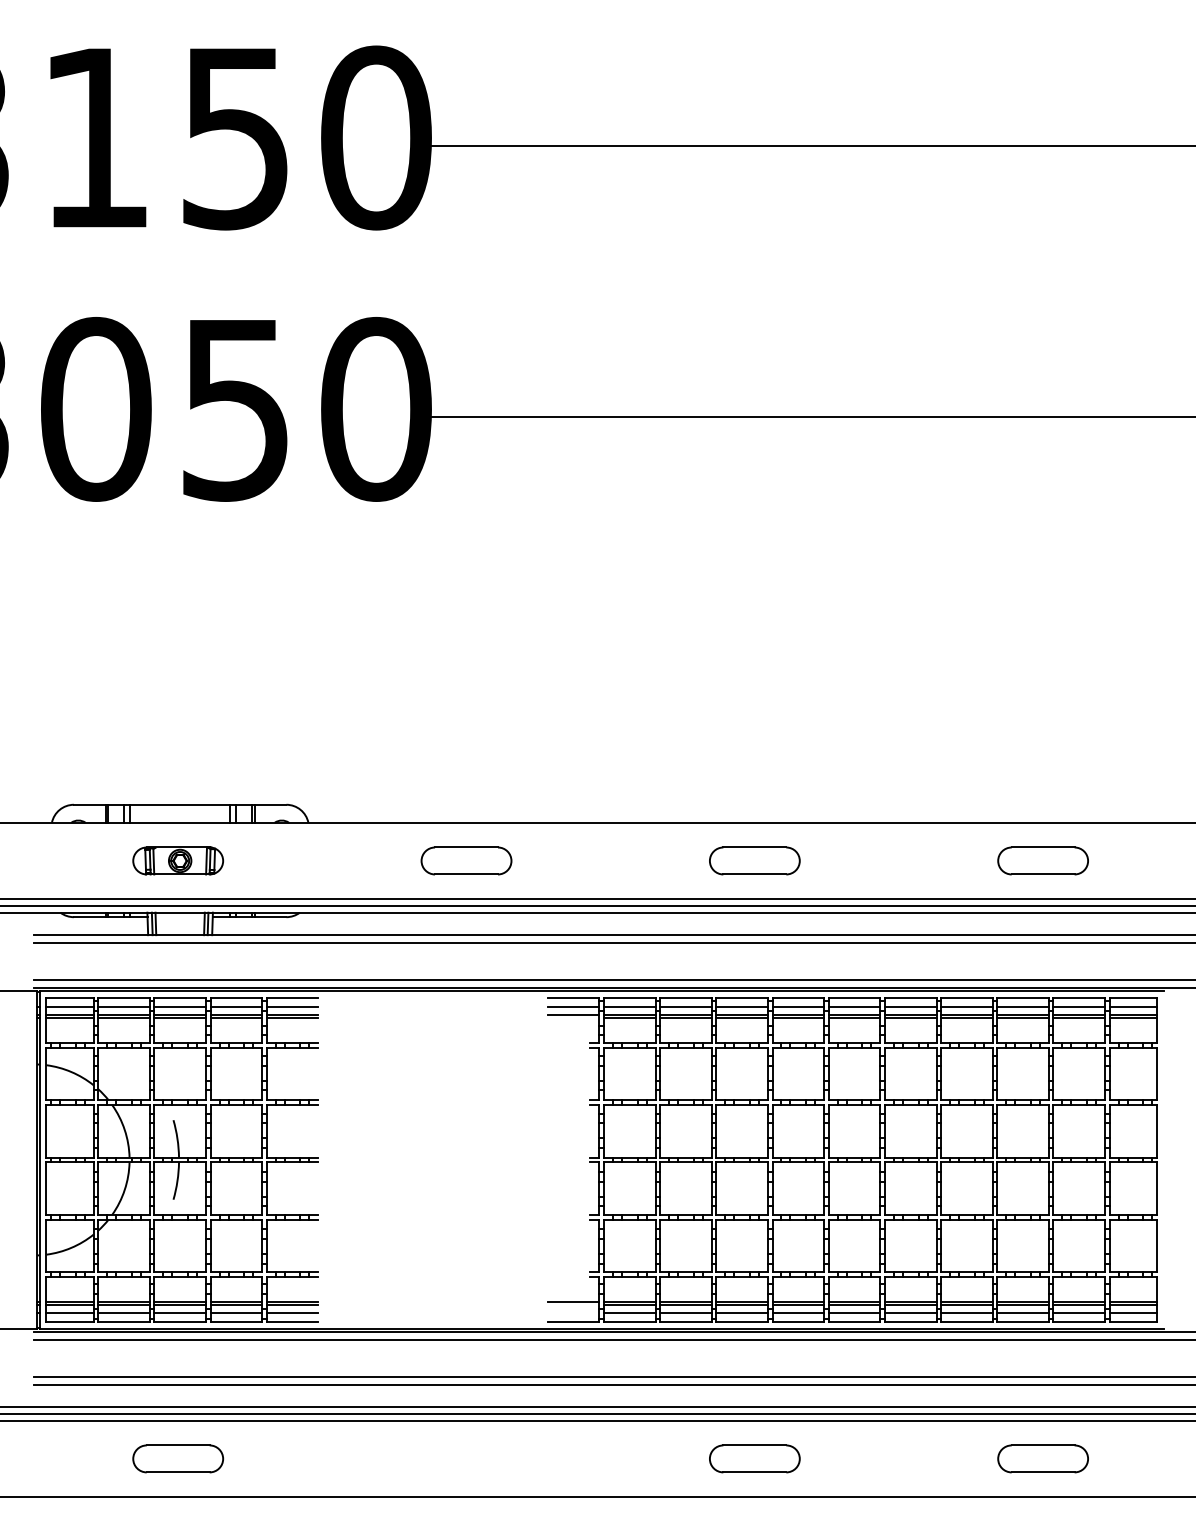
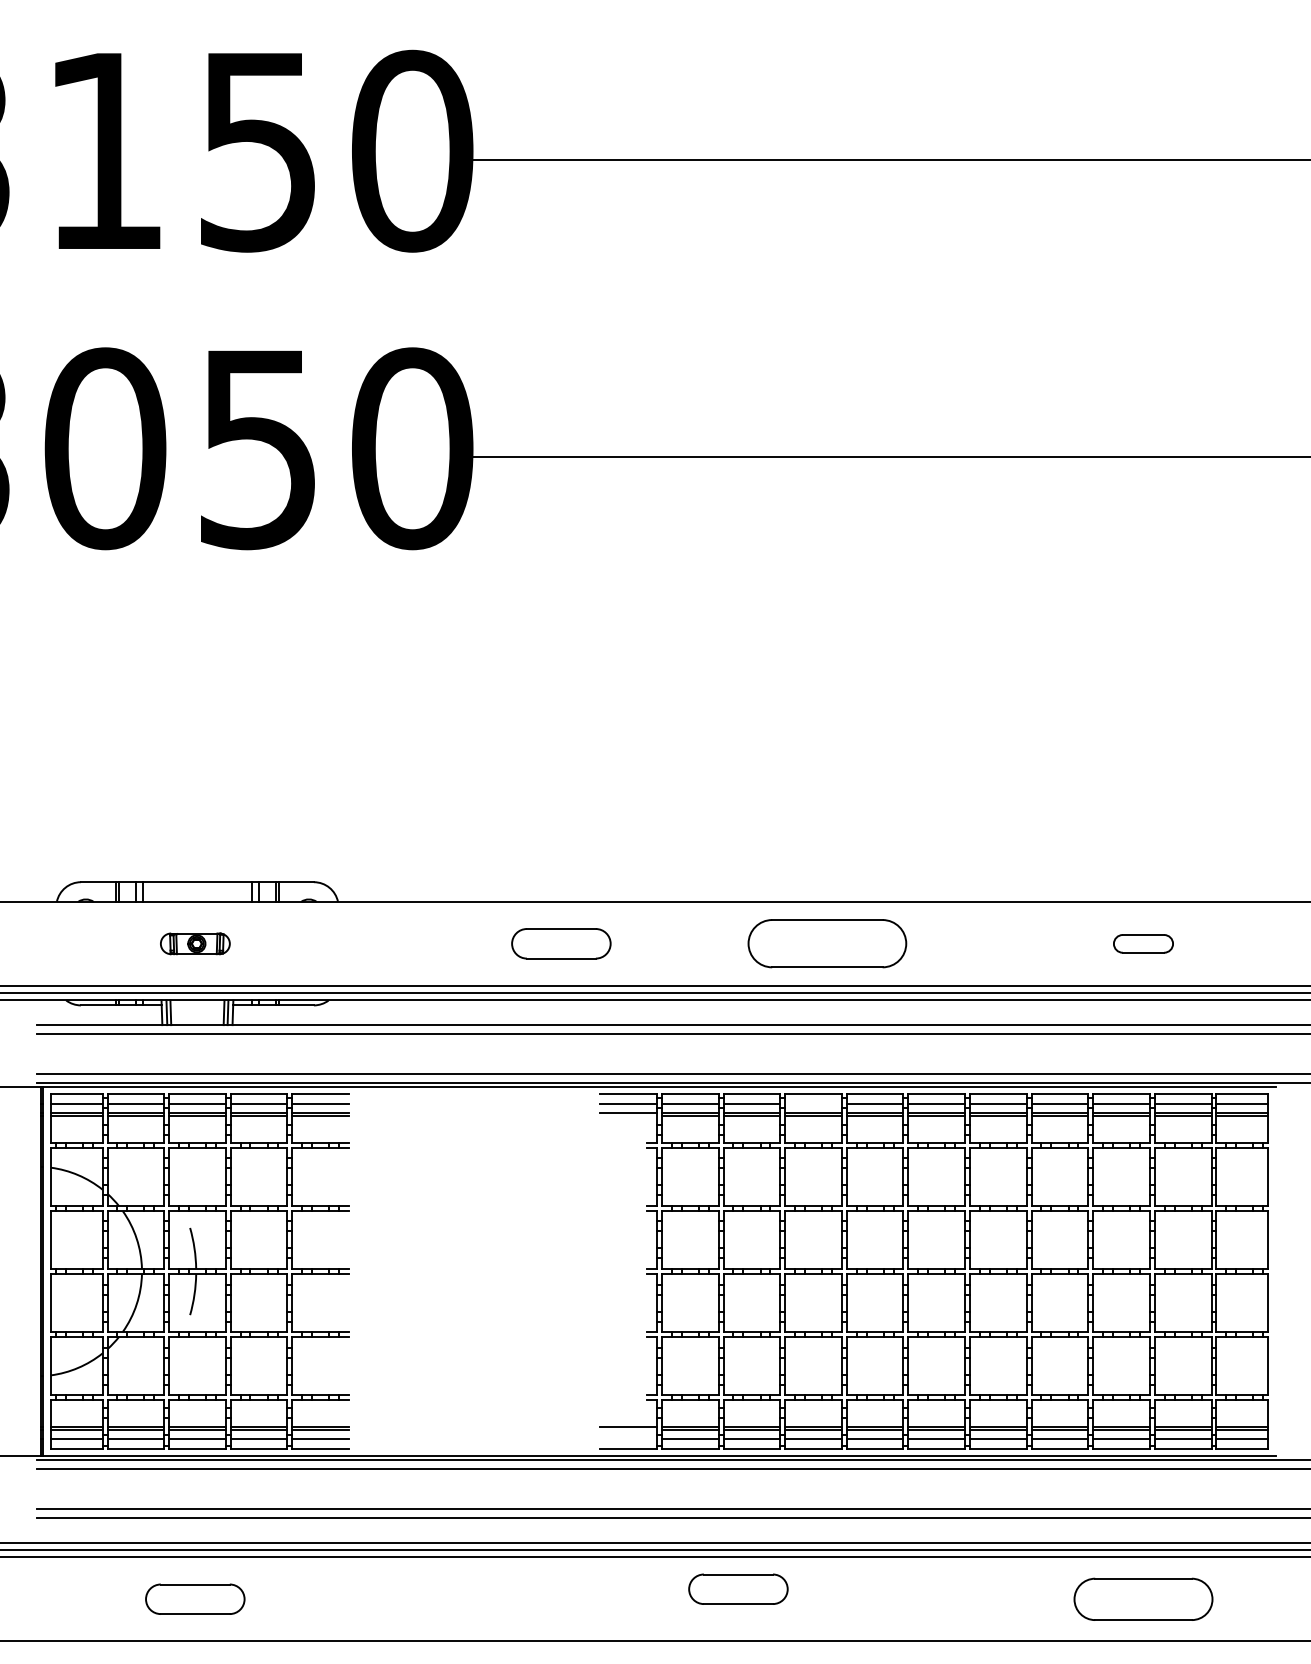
part: (178, 860) -> (195, 943), size x0.7
part: (466, 860) -> (561, 943), moved
part: (754, 860) -> (827, 943), size x1.6
part: (1043, 860) -> (1143, 943), size x0.6
line: (742, 1006) -> (813, 1103), removed
part: (754, 1458) -> (738, 1588), moved
part: (1043, 1458) -> (1143, 1598), size x1.4

